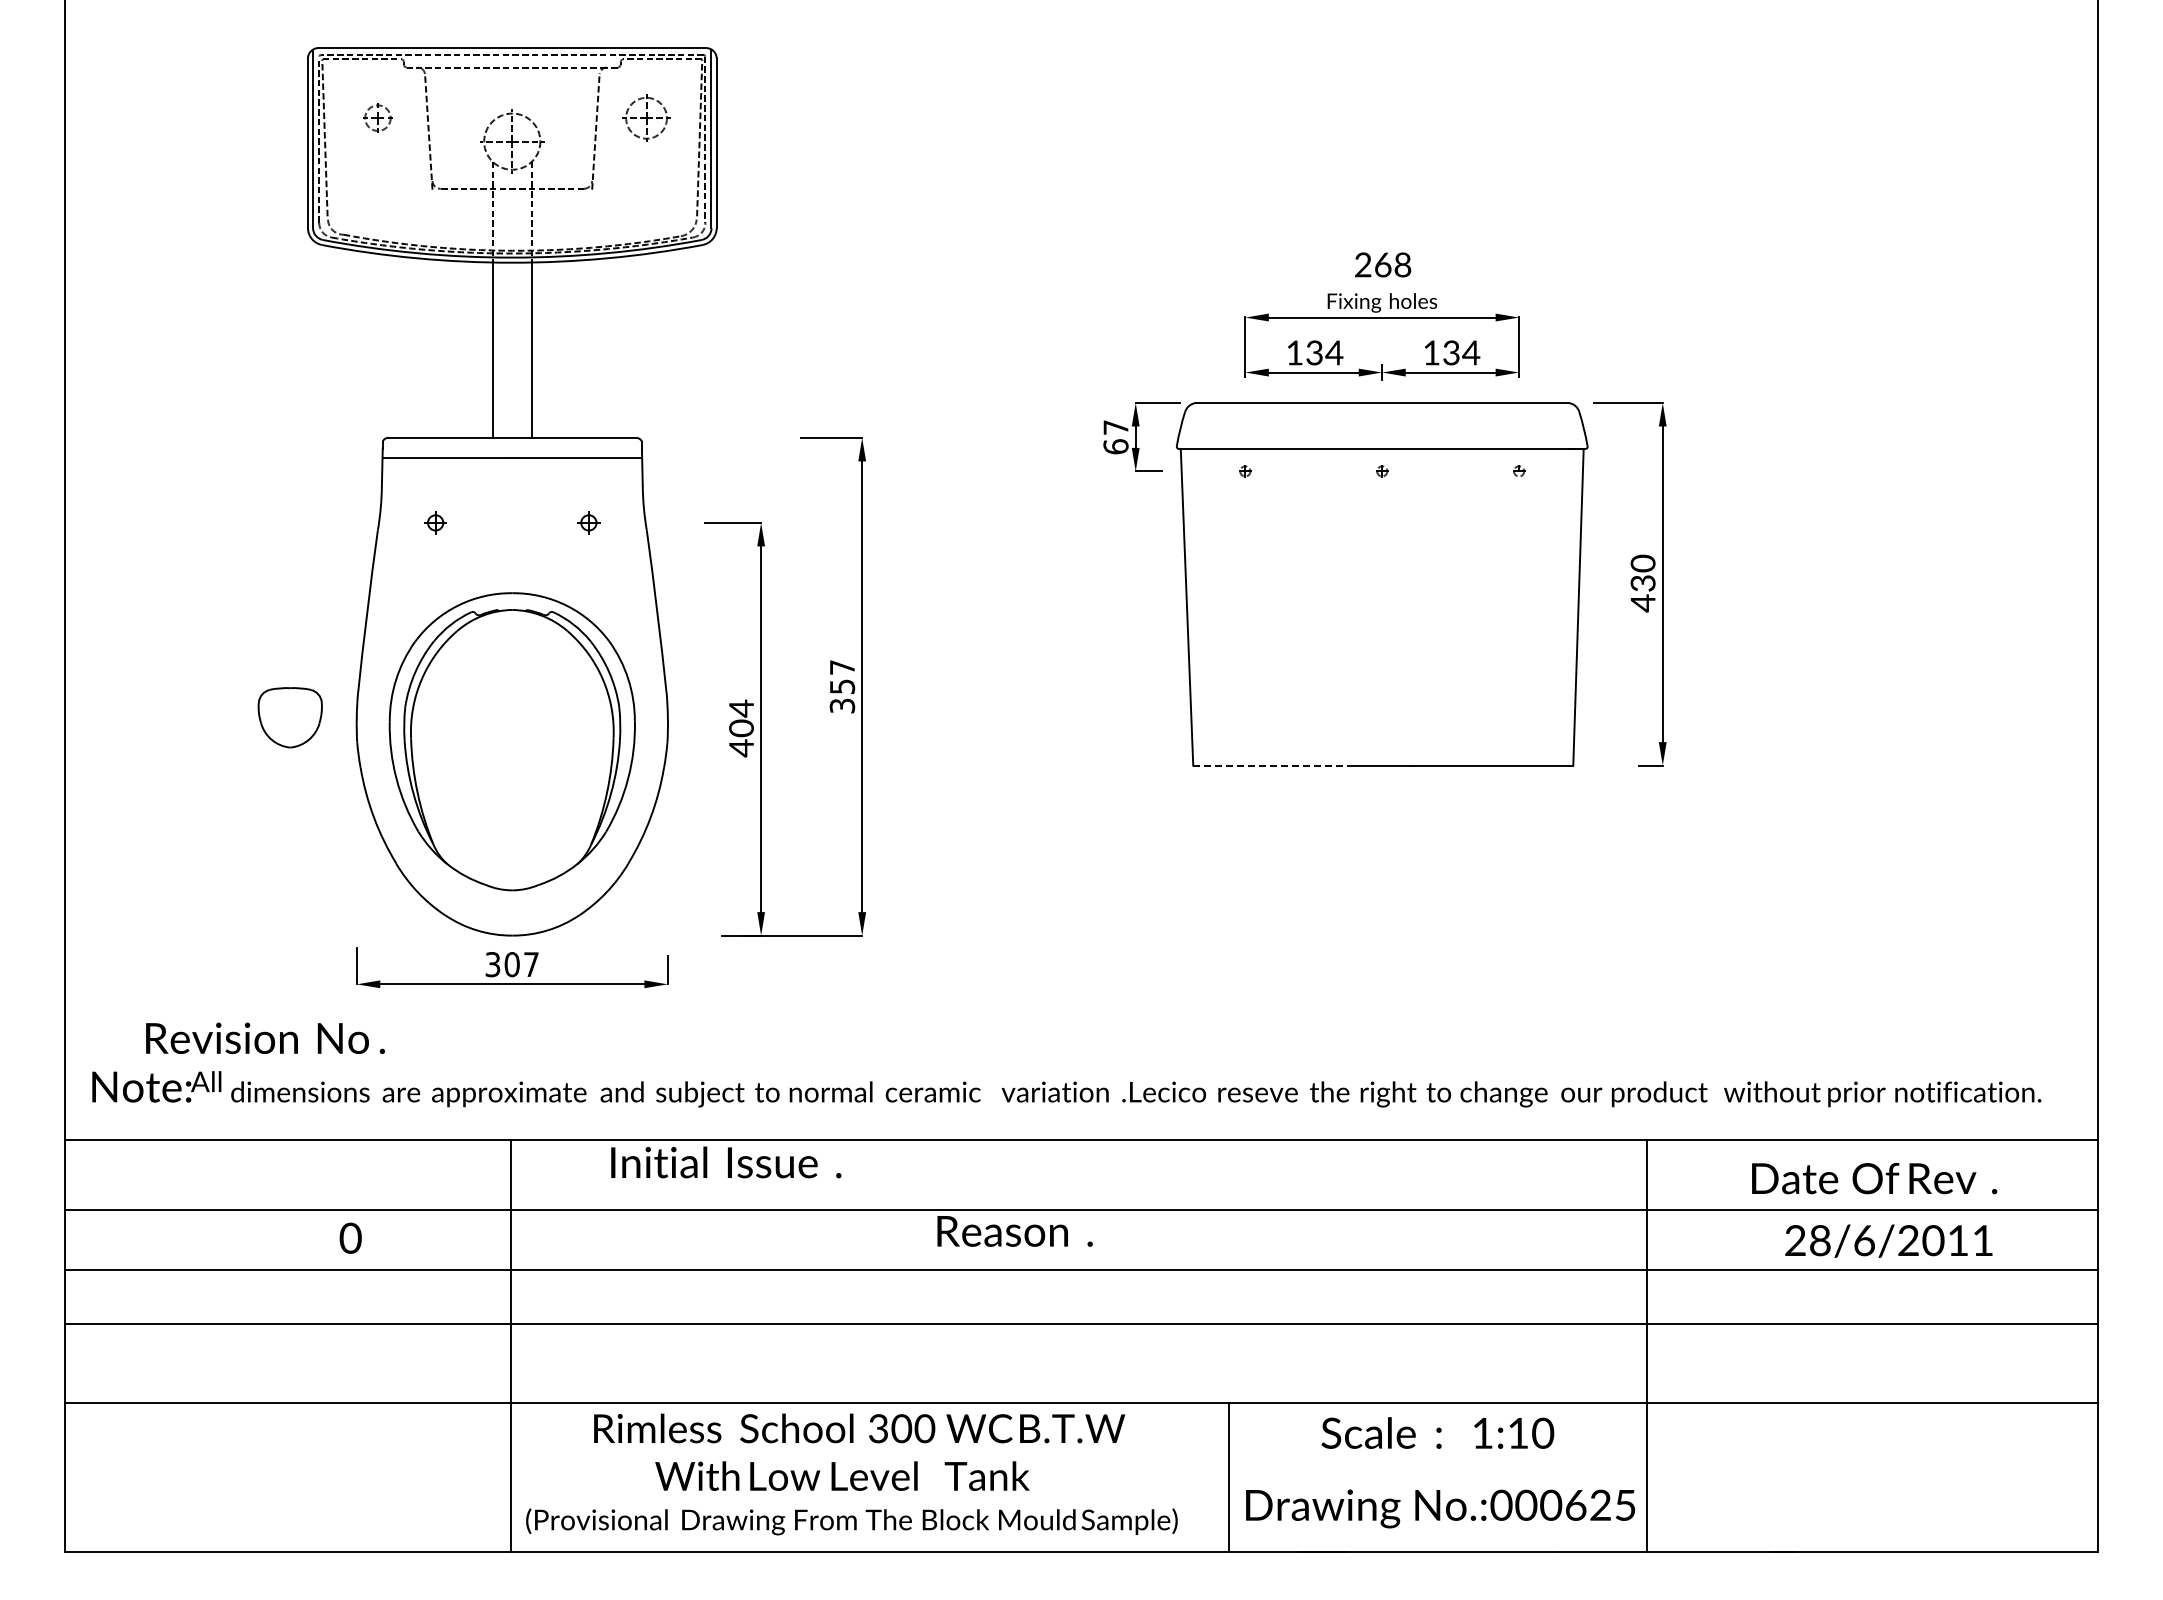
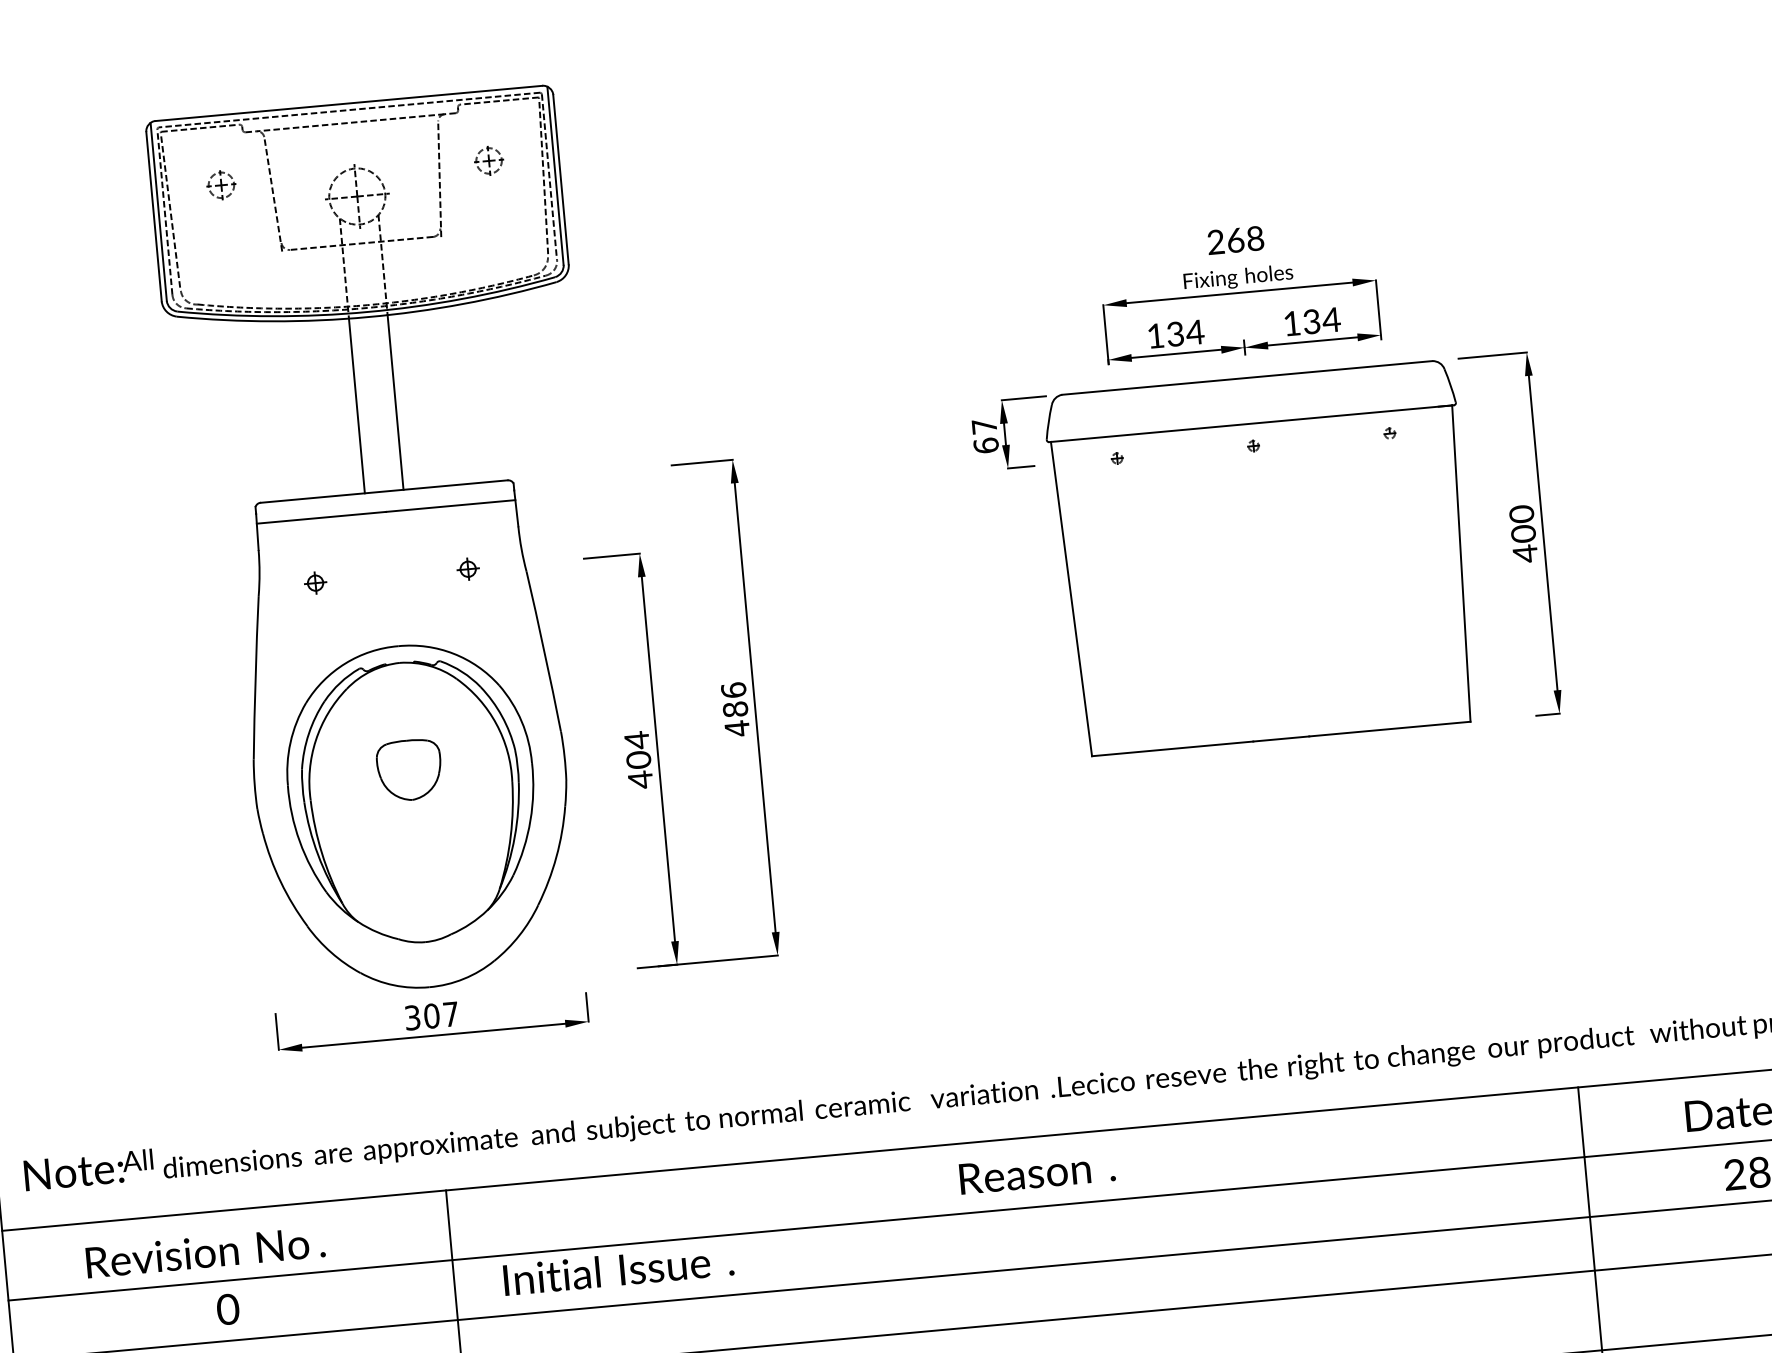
part: (646, 117) -> (488, 160), size x0.62
text: (1643, 583) -> (1523, 534), 430 -> 400
text: (842, 686) -> (735, 709), 357 -> 486
part: (289, 717) -> (408, 770), moved
line: (1274, 765) -> (1172, 748), dashed -> solid
text: (265, 1037) -> (205, 1251), moved
text: (726, 1162) -> (618, 1270), moved
text: (1014, 1231) -> (1036, 1172), moved
text: (350, 1237) -> (227, 1308), moved

